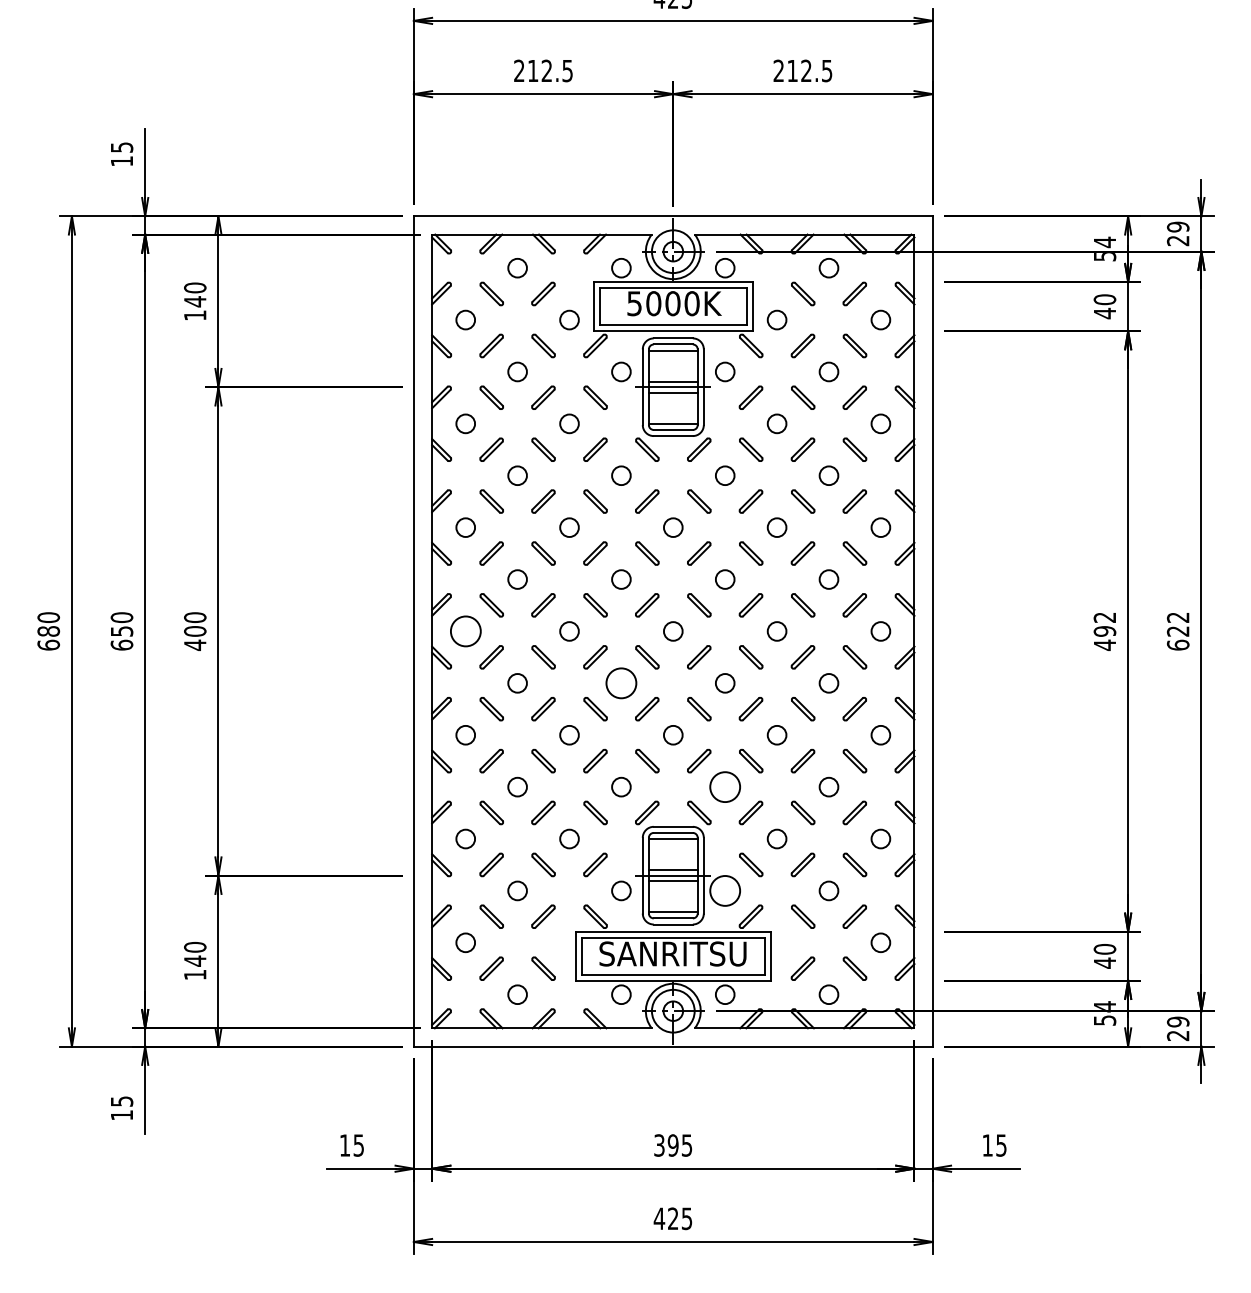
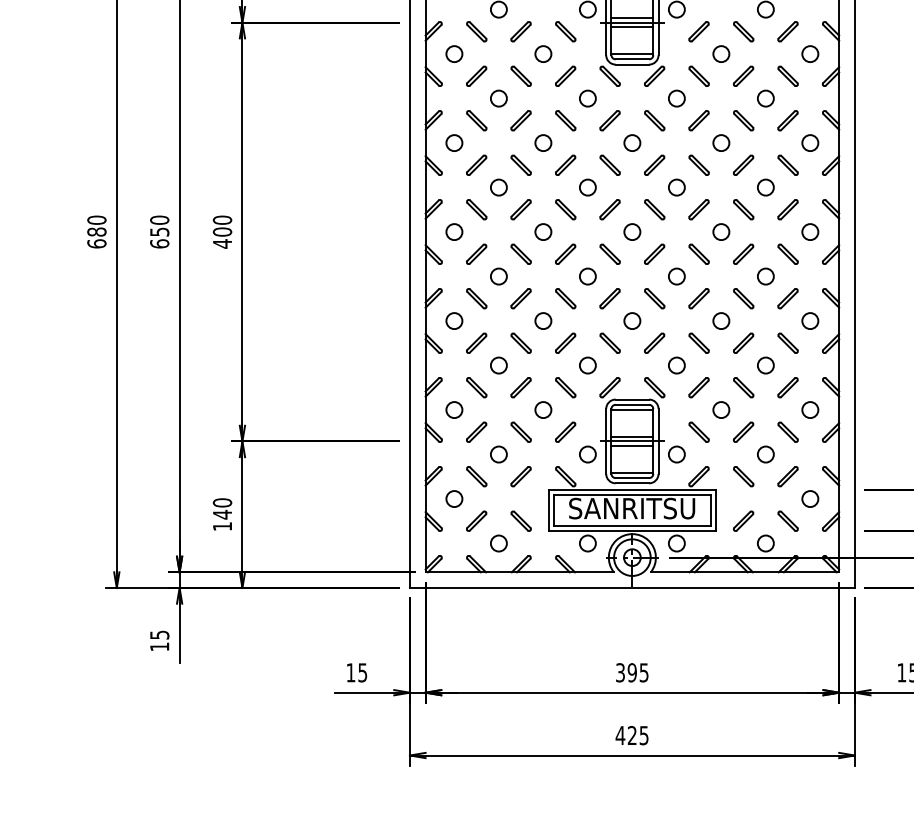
circle: (465, 631) -> (454, 232), size x0.62
circle: (621, 683) -> (587, 276), size x0.62
circle: (724, 786) -> (676, 365), size x0.62
circle: (724, 890) -> (676, 454), size x0.62

